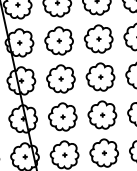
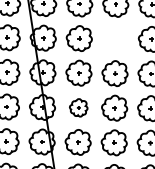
part: (97, 38) -> (114, 38), removed
part: (62, 116) -> (78, 107), size x0.7

